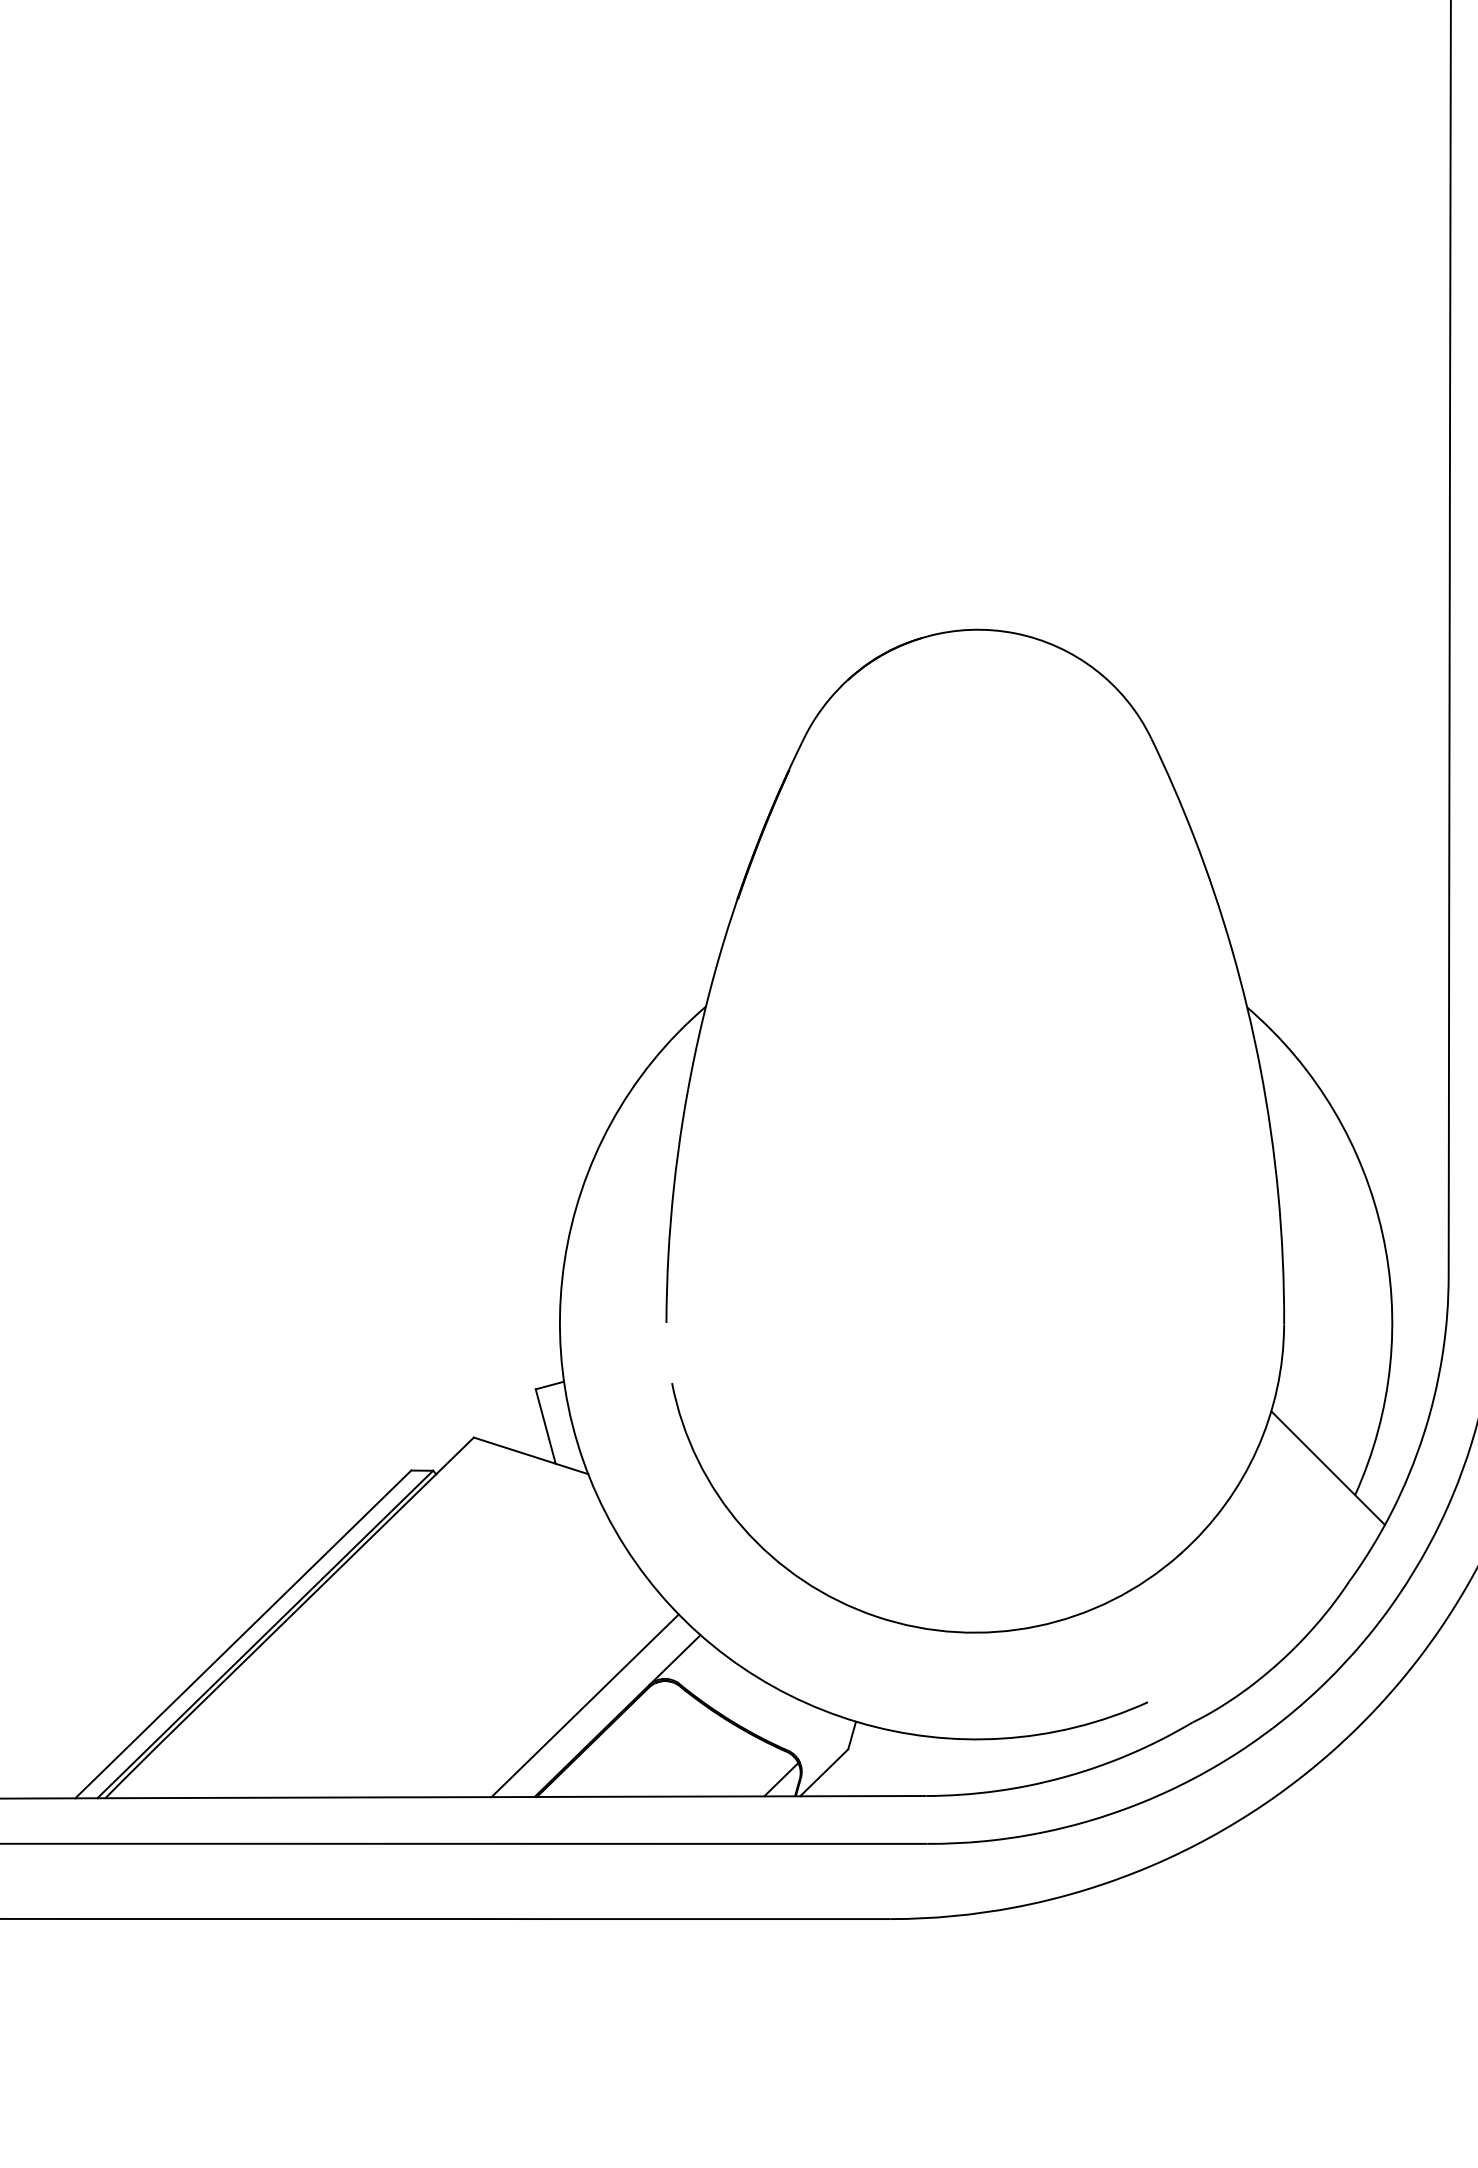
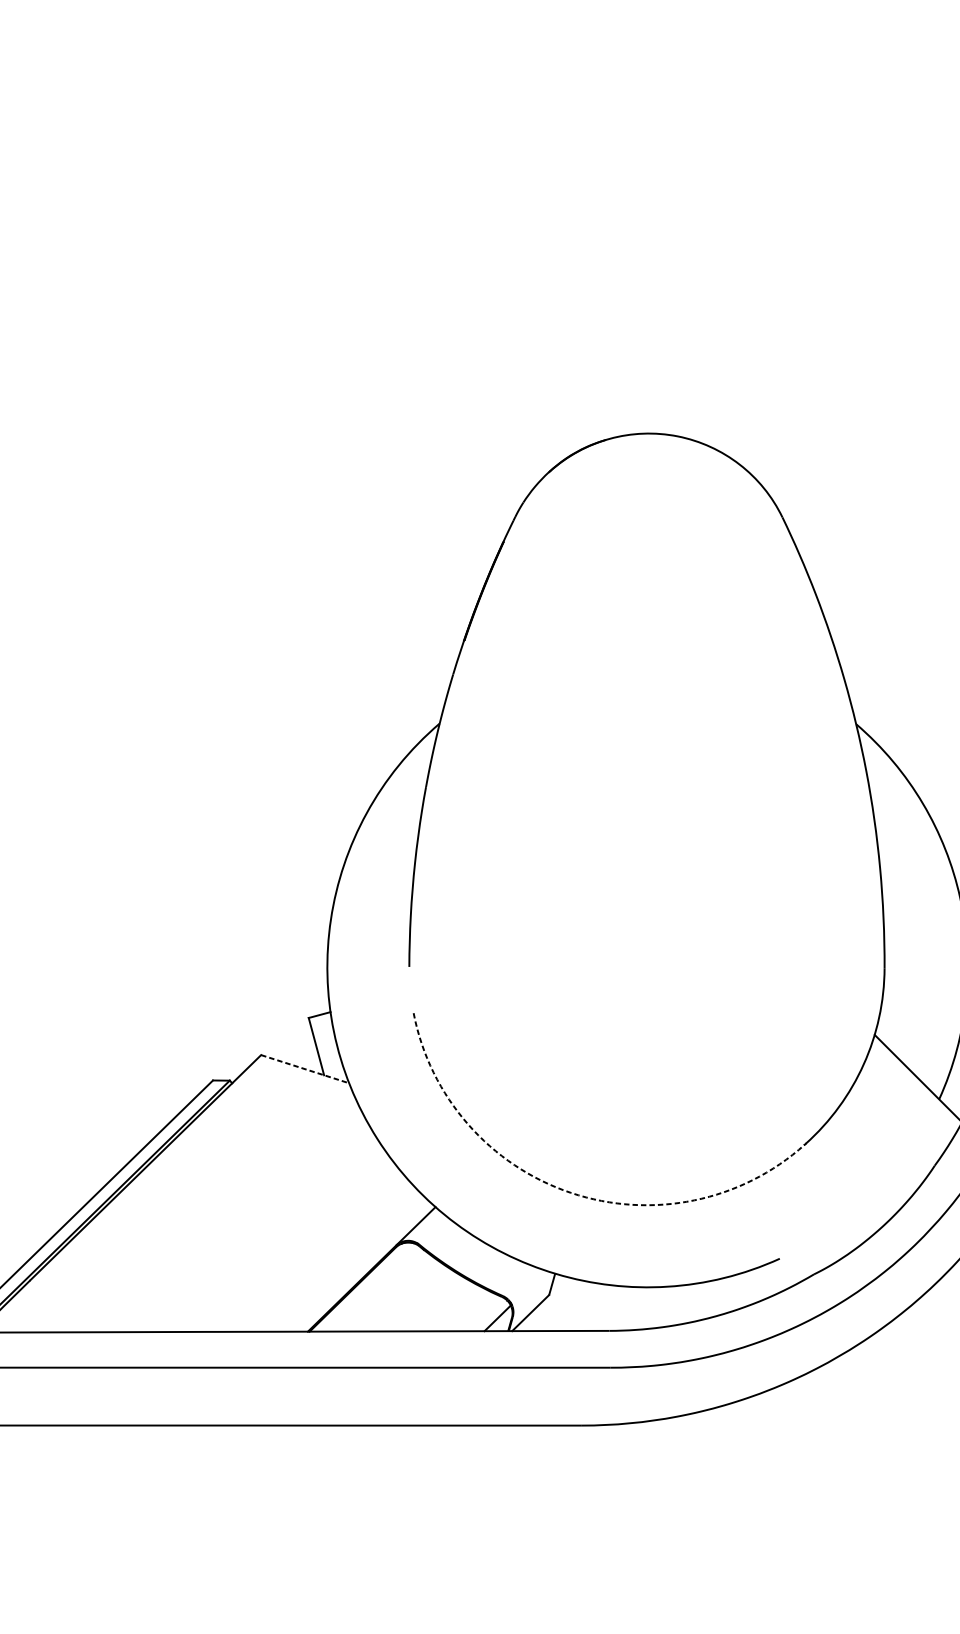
line: (531, 1456) -> (305, 1069), solid -> dashed
arc: (876, 1616) -> (570, 1192), solid -> dashed
line: (584, 1705) -> (346, 1261), removed

